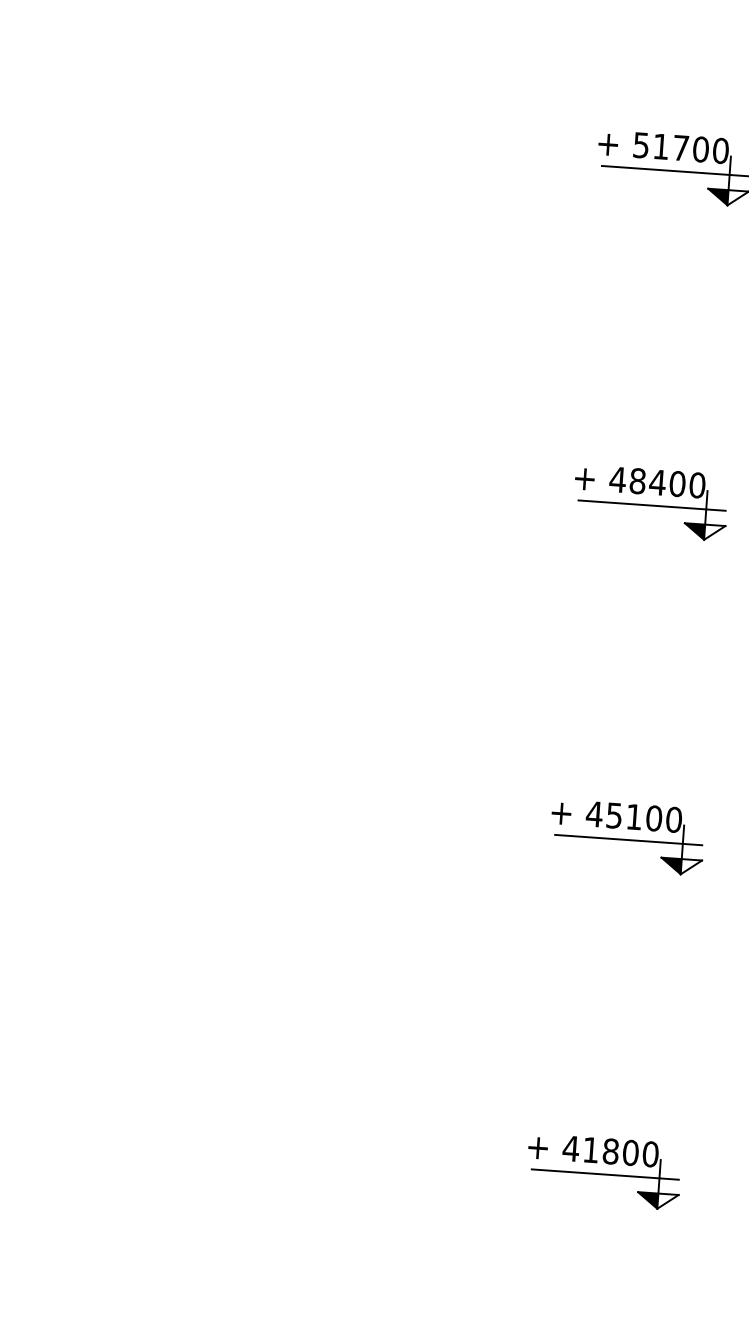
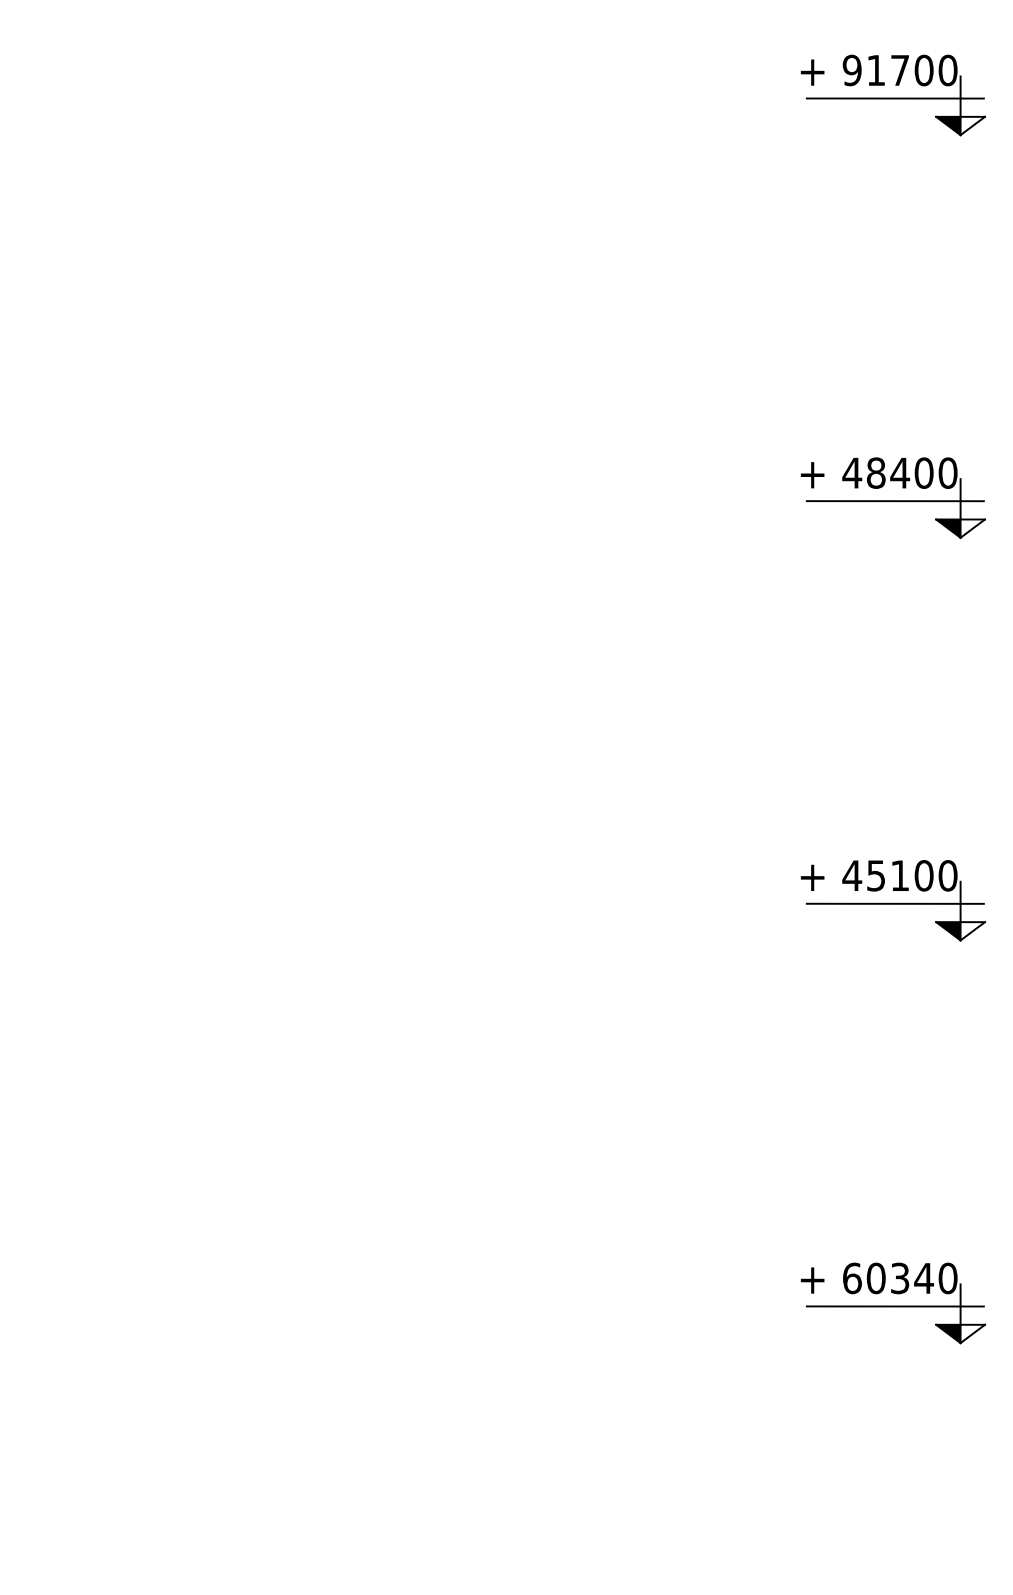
text: (640, 145) -> (851, 70), 51700 -> 91700
text: (600, 1150) -> (887, 1278), 41800 -> 60340

